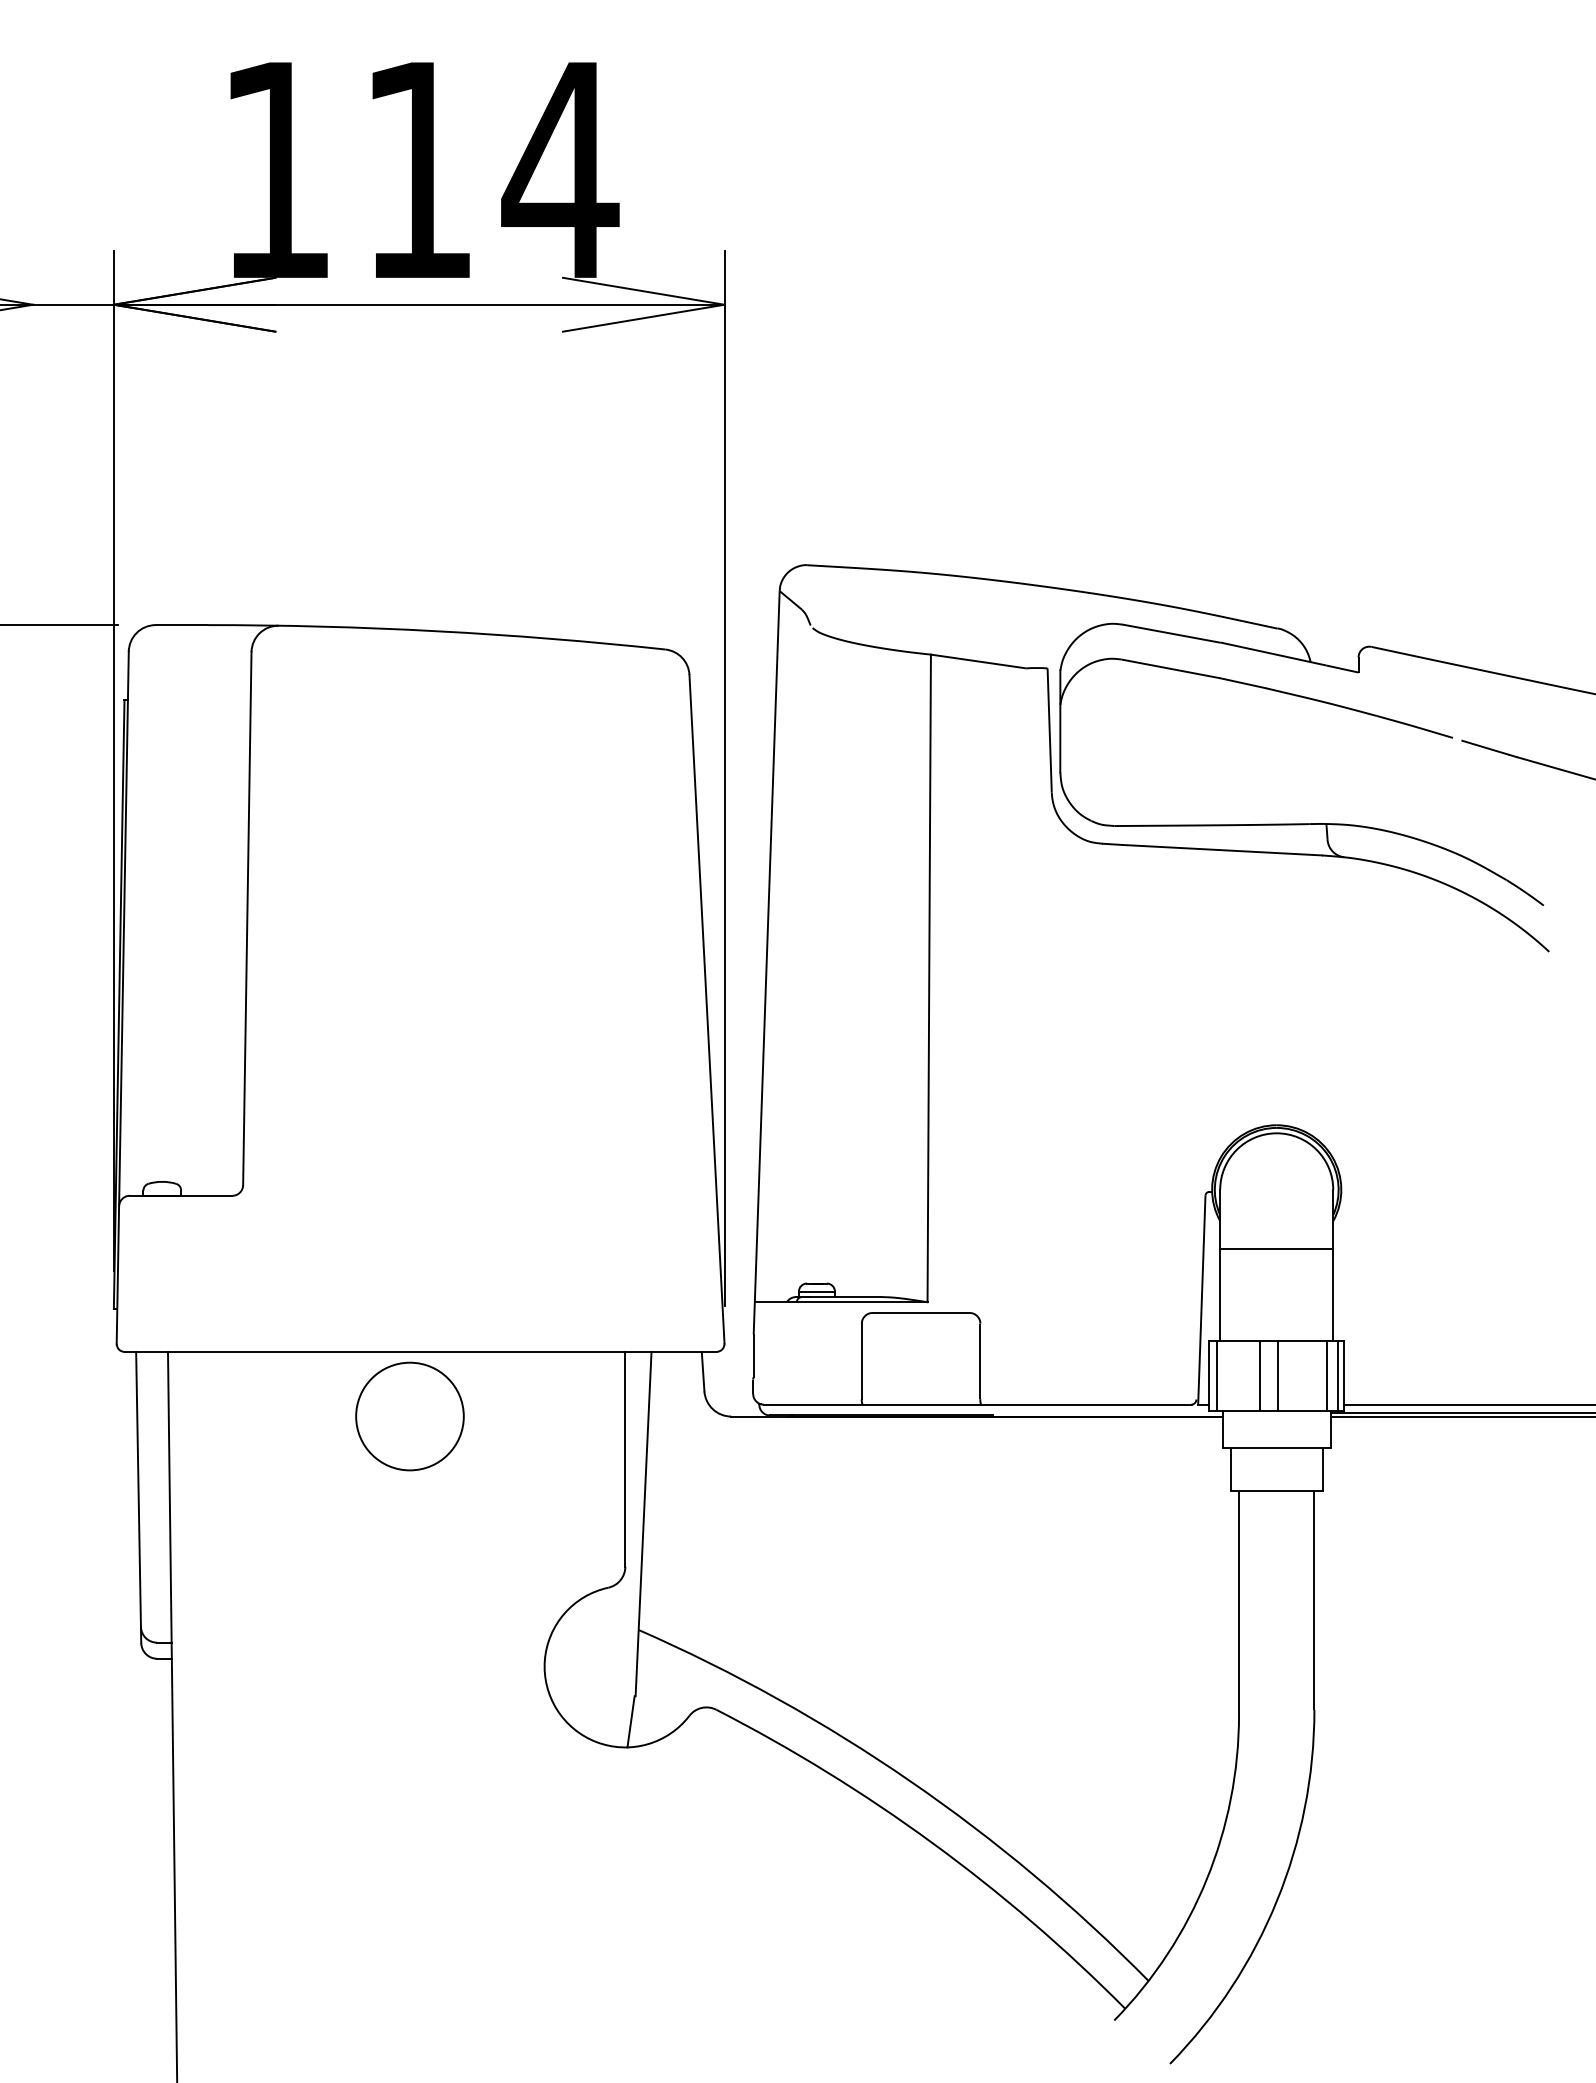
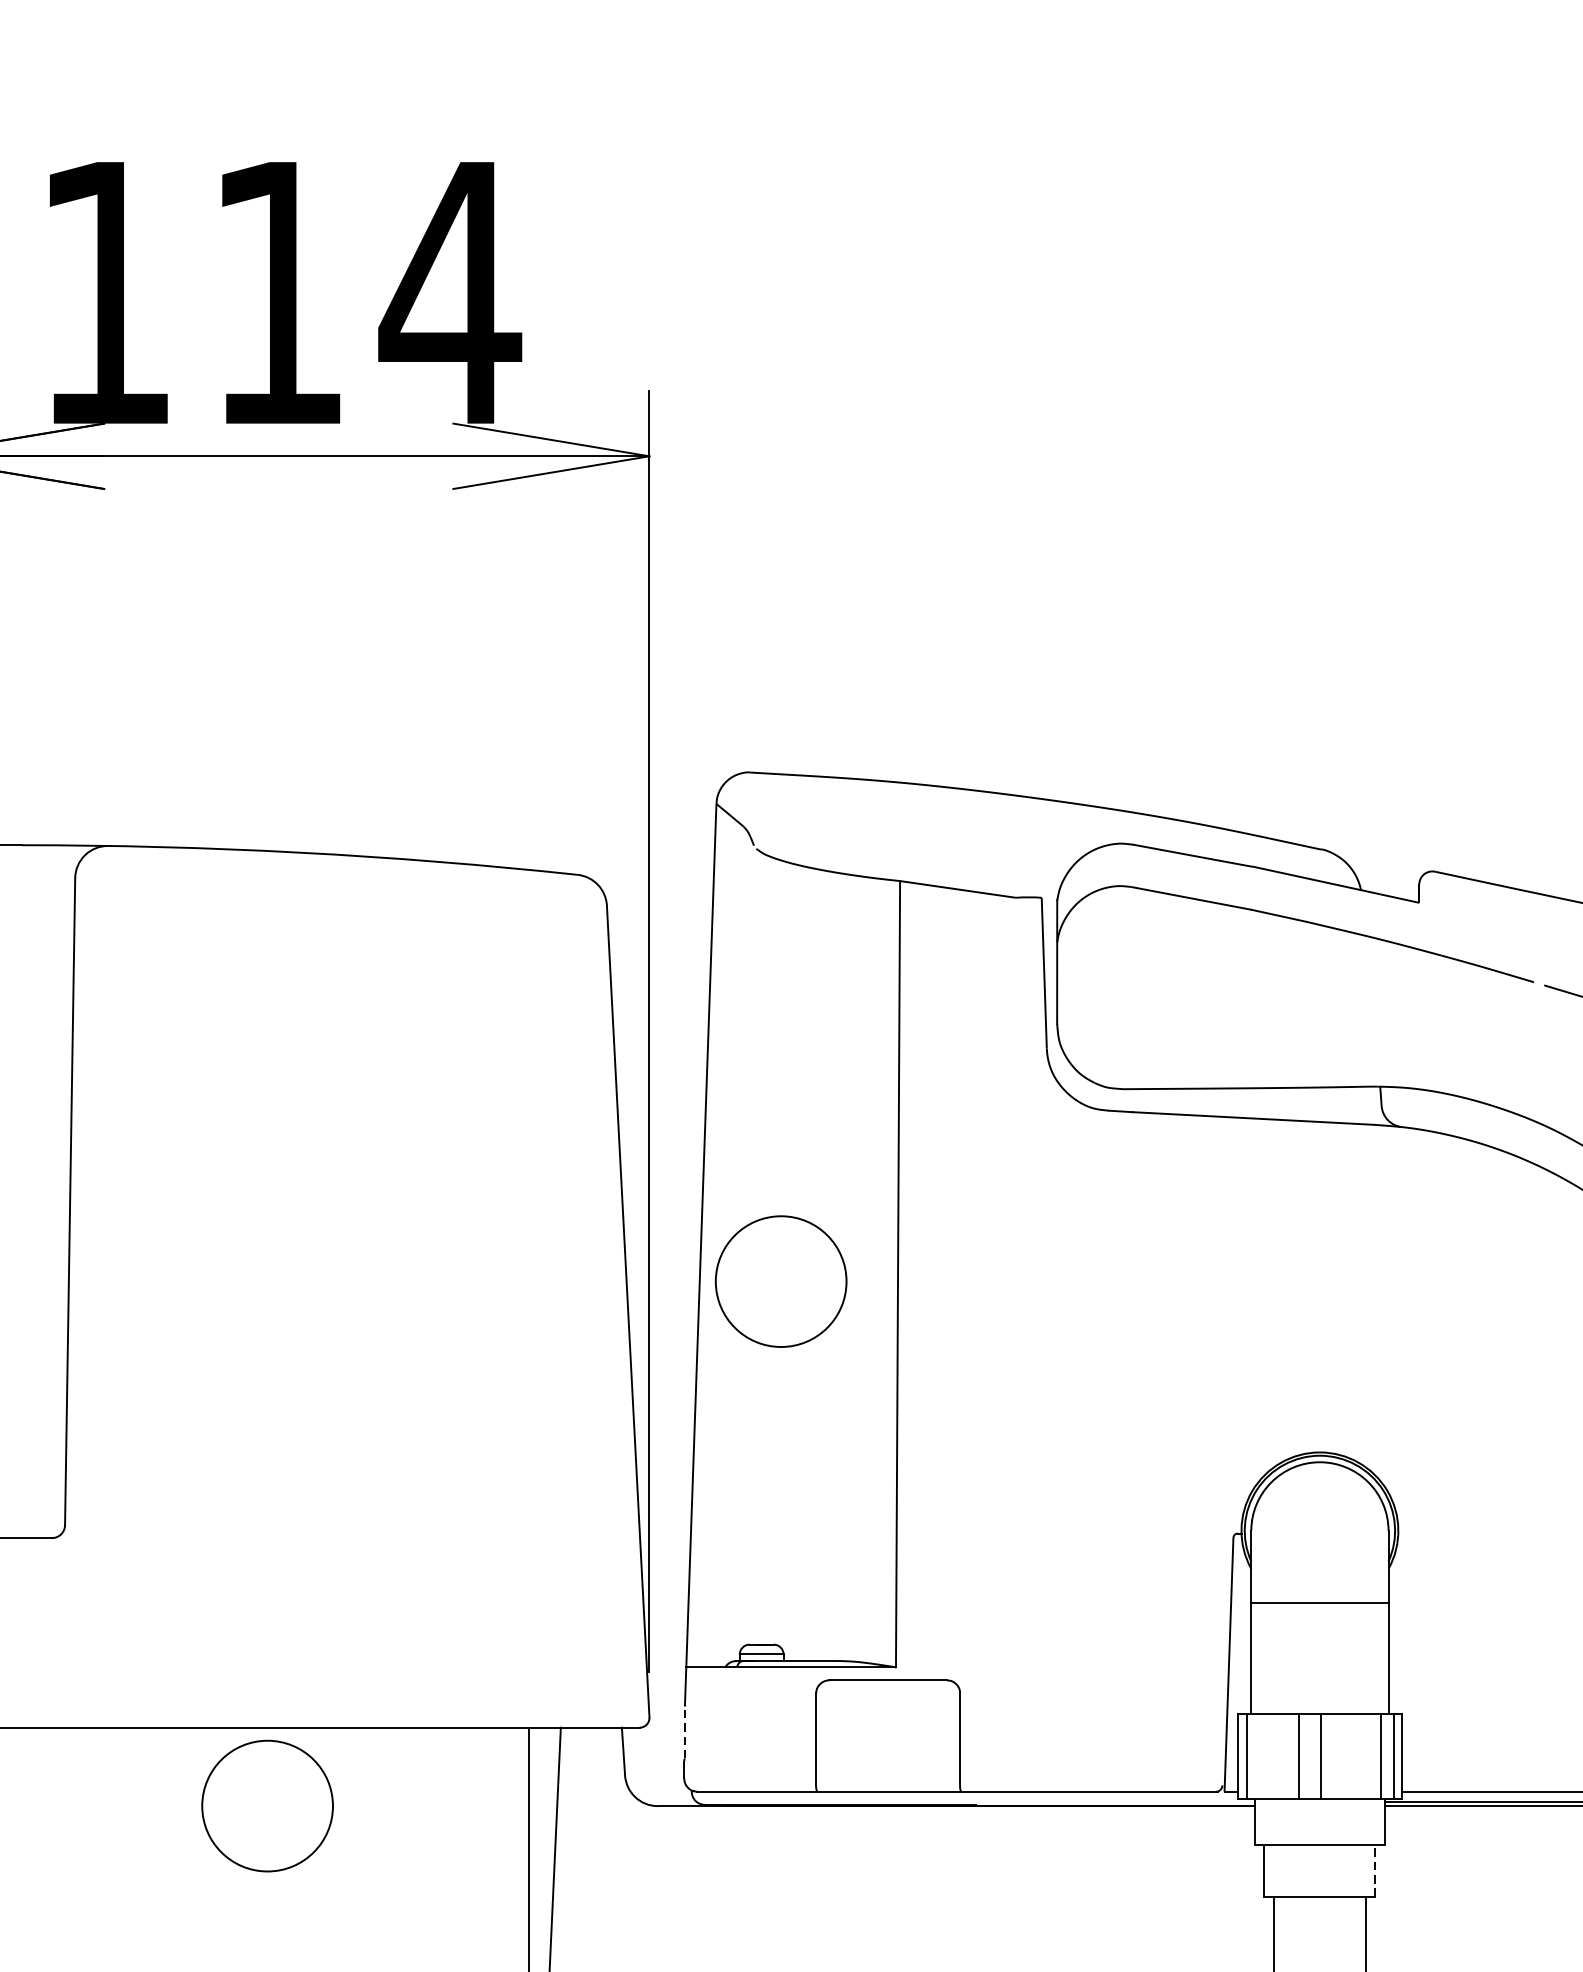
circle: (832, 984) -> (780, 1281), added
line: (753, 1355) -> (684, 1732), solid -> dashed
line: (1322, 1469) -> (1375, 1870), solid -> dashed

